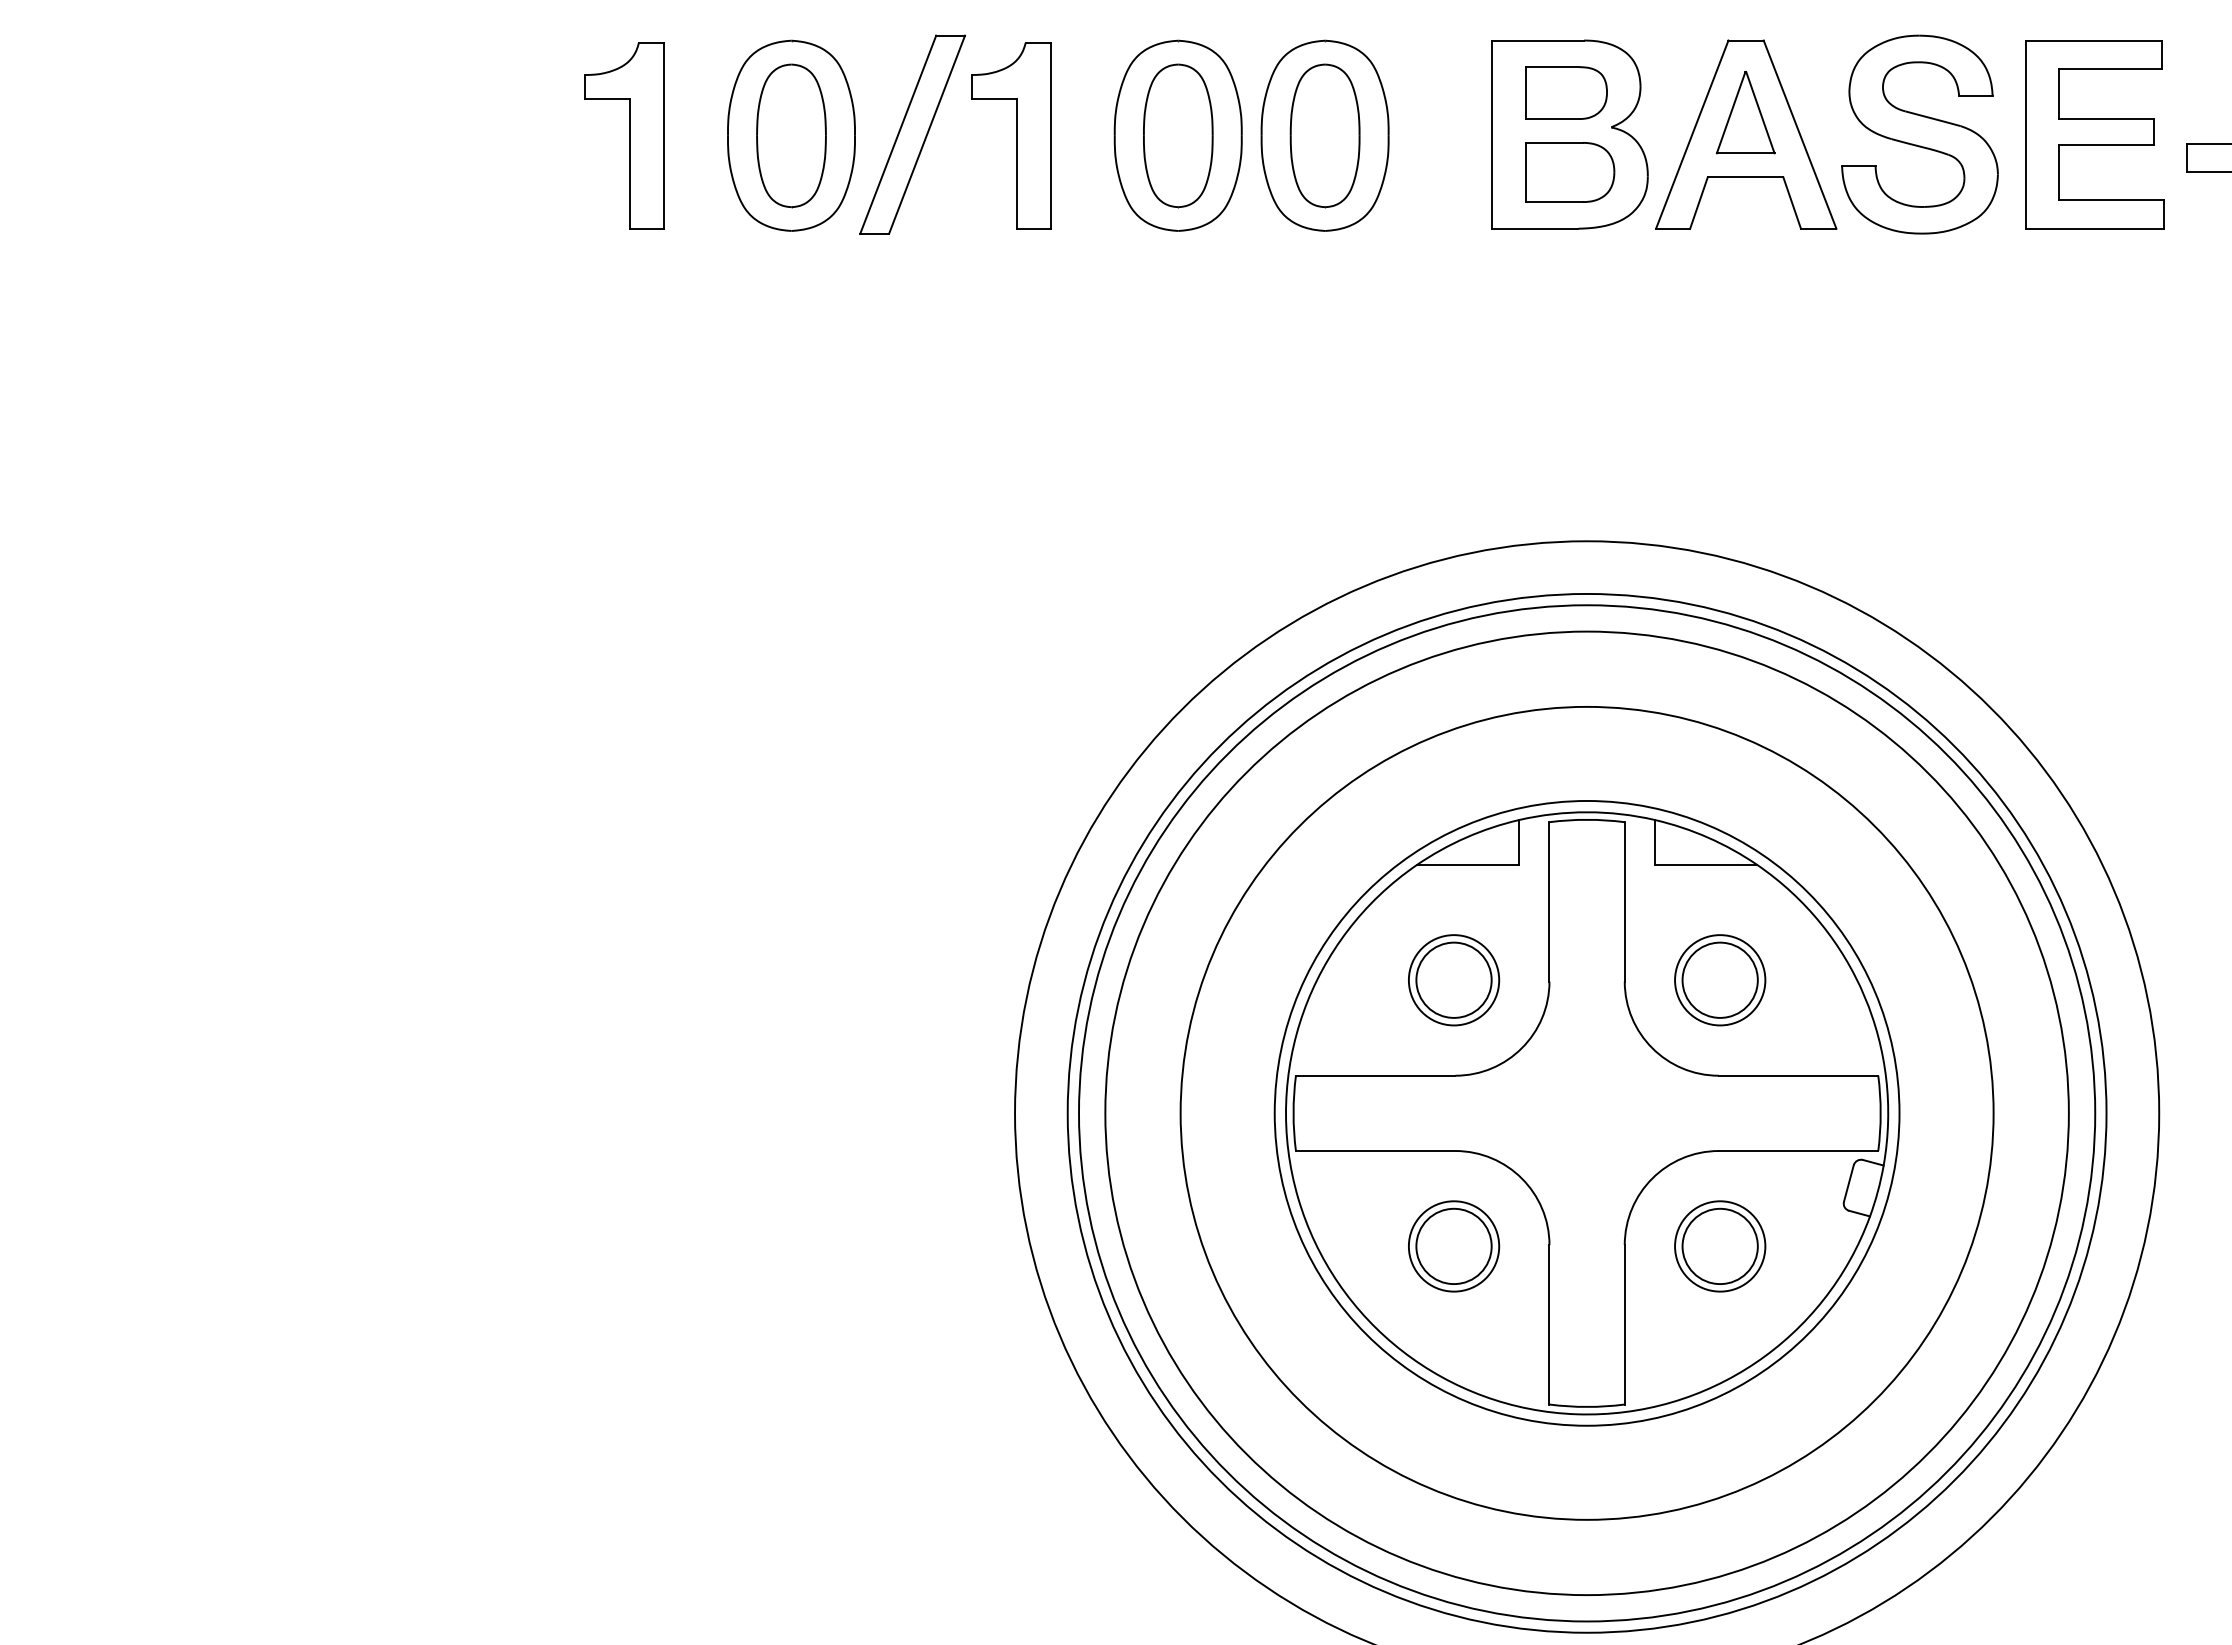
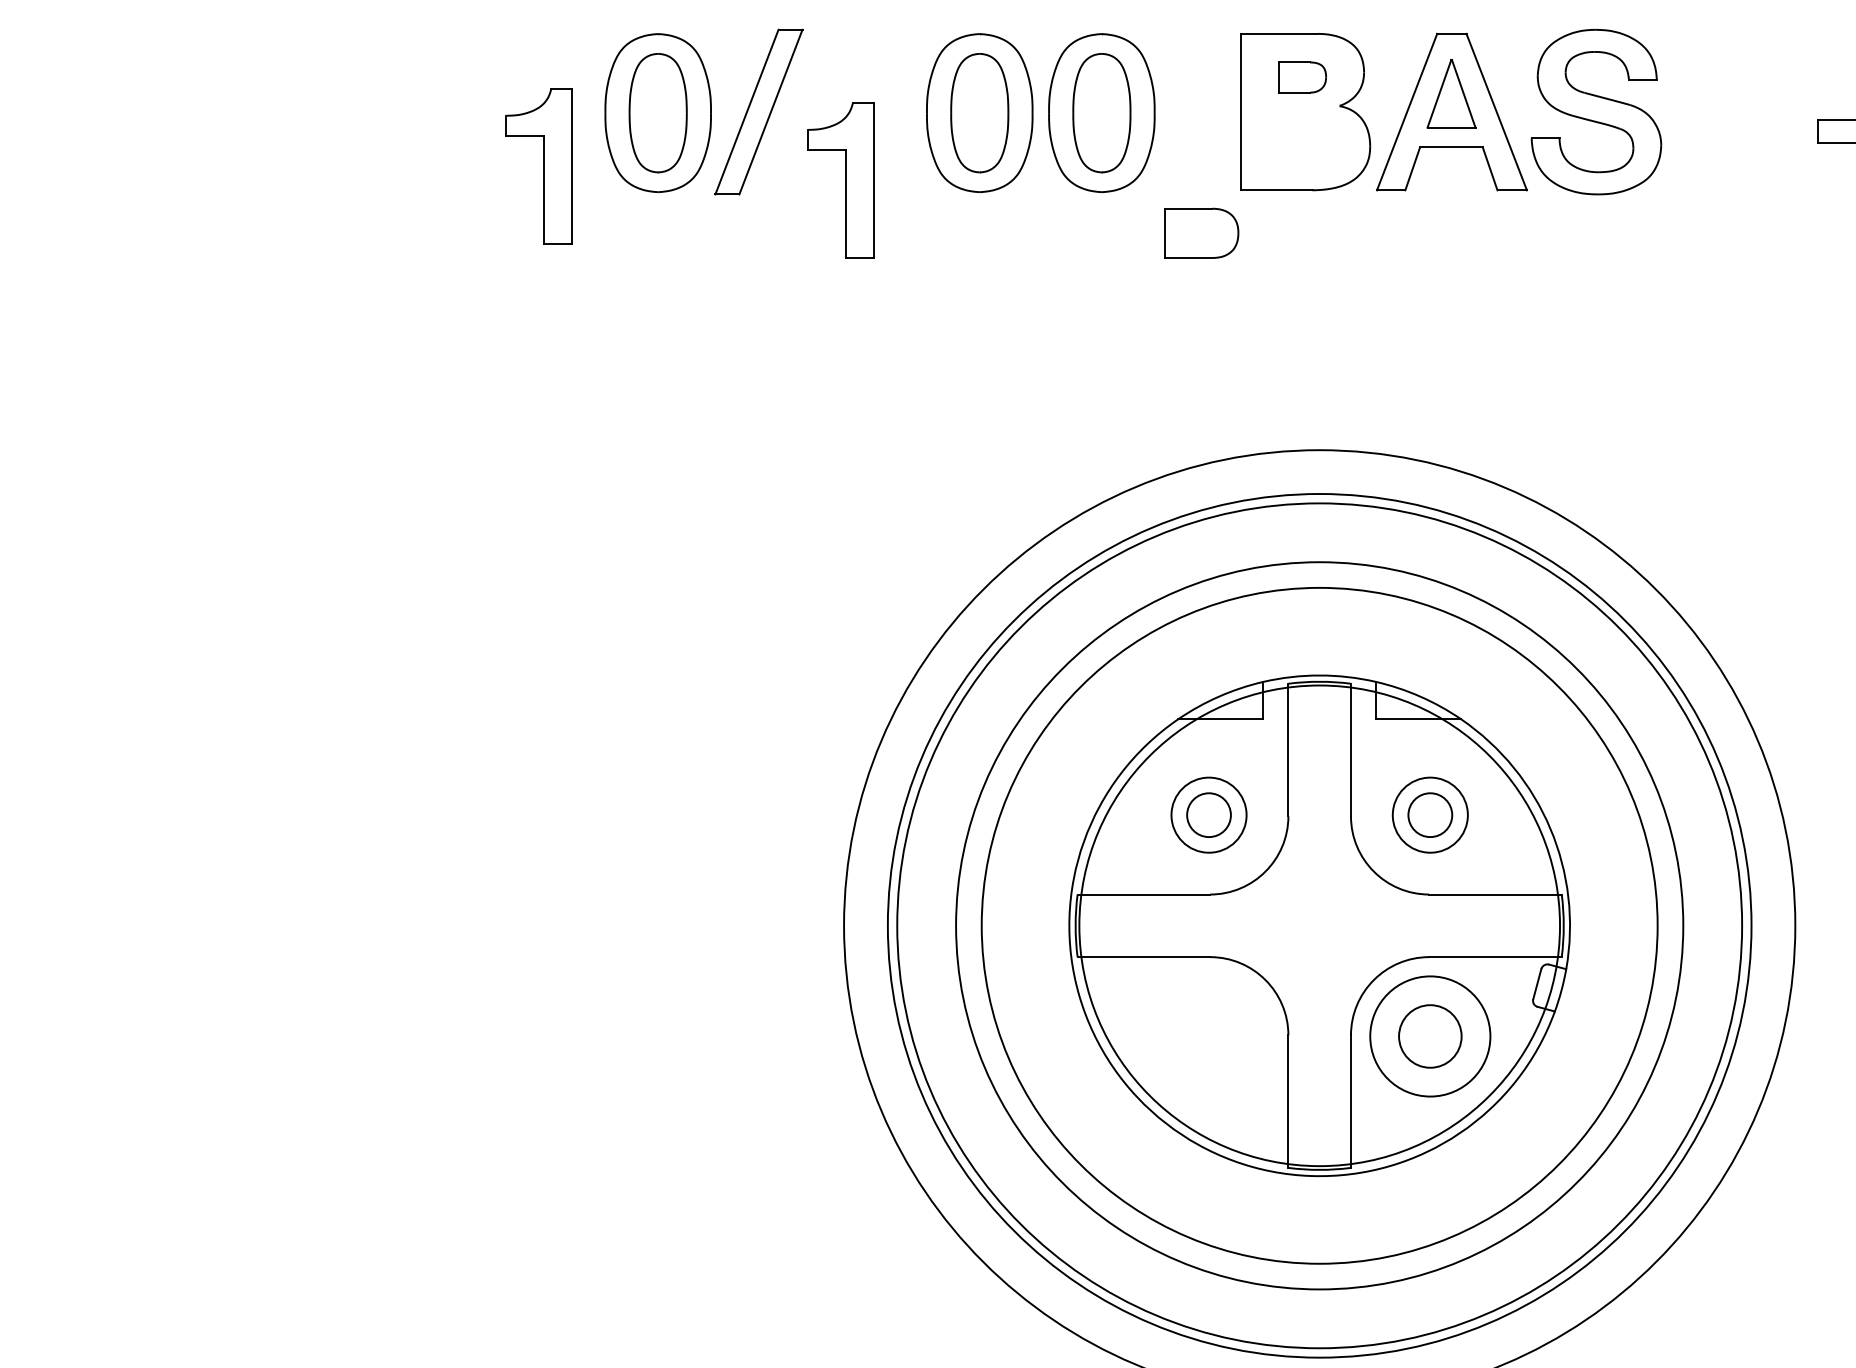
part: (1566, 92) -> (1302, 77), size x0.7
part: (2094, 134) -> (1741, 111), removed
part: (624, 135) -> (539, 166), moved
part: (1011, 135) -> (841, 180), moved
part: (1570, 172) -> (1201, 233), moved
circle: (1453, 979) -> (1208, 814), size x0.7
circle: (1719, 979) -> (1429, 814), size x0.7
circle: (1586, 1112) -> (1319, 925), size x1.4
circle: (1586, 1113) -> (1319, 925), size x0.6
part: (1454, 1246) -> (1209, 1036), removed
circle: (1720, 1246) -> (1430, 1036), size x1.6

